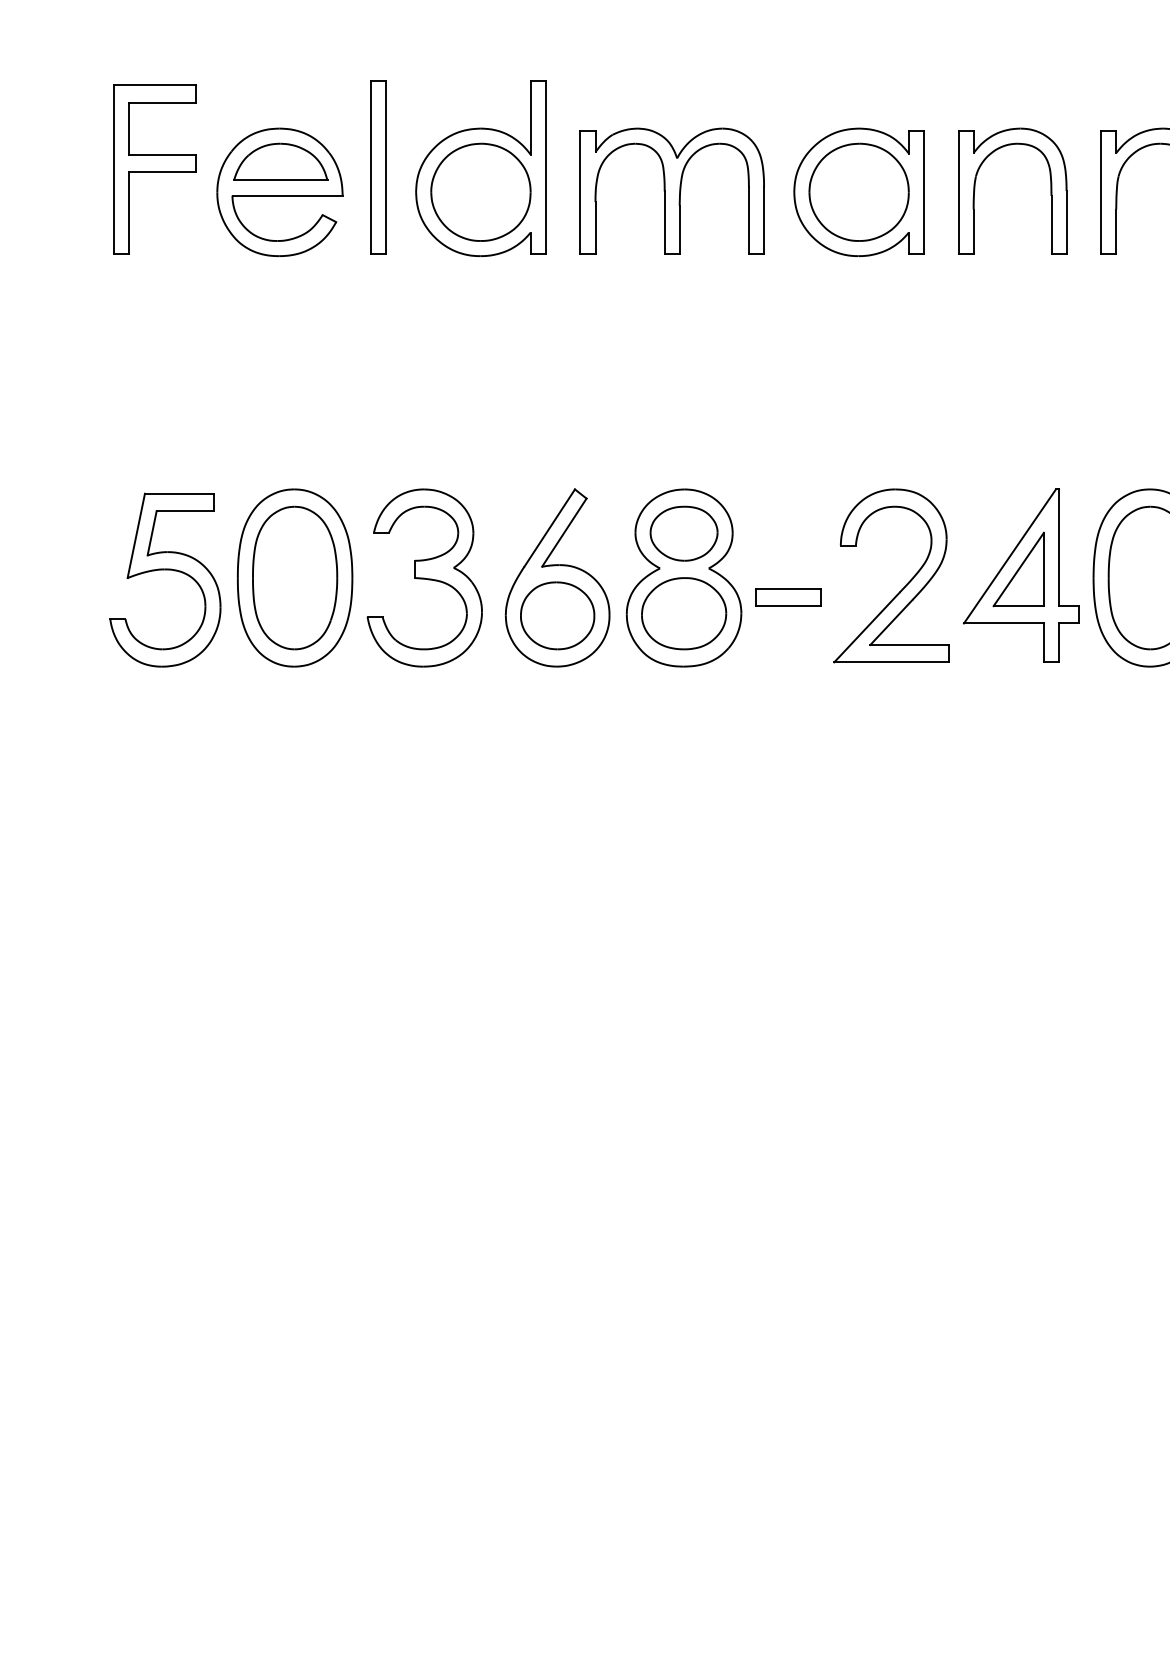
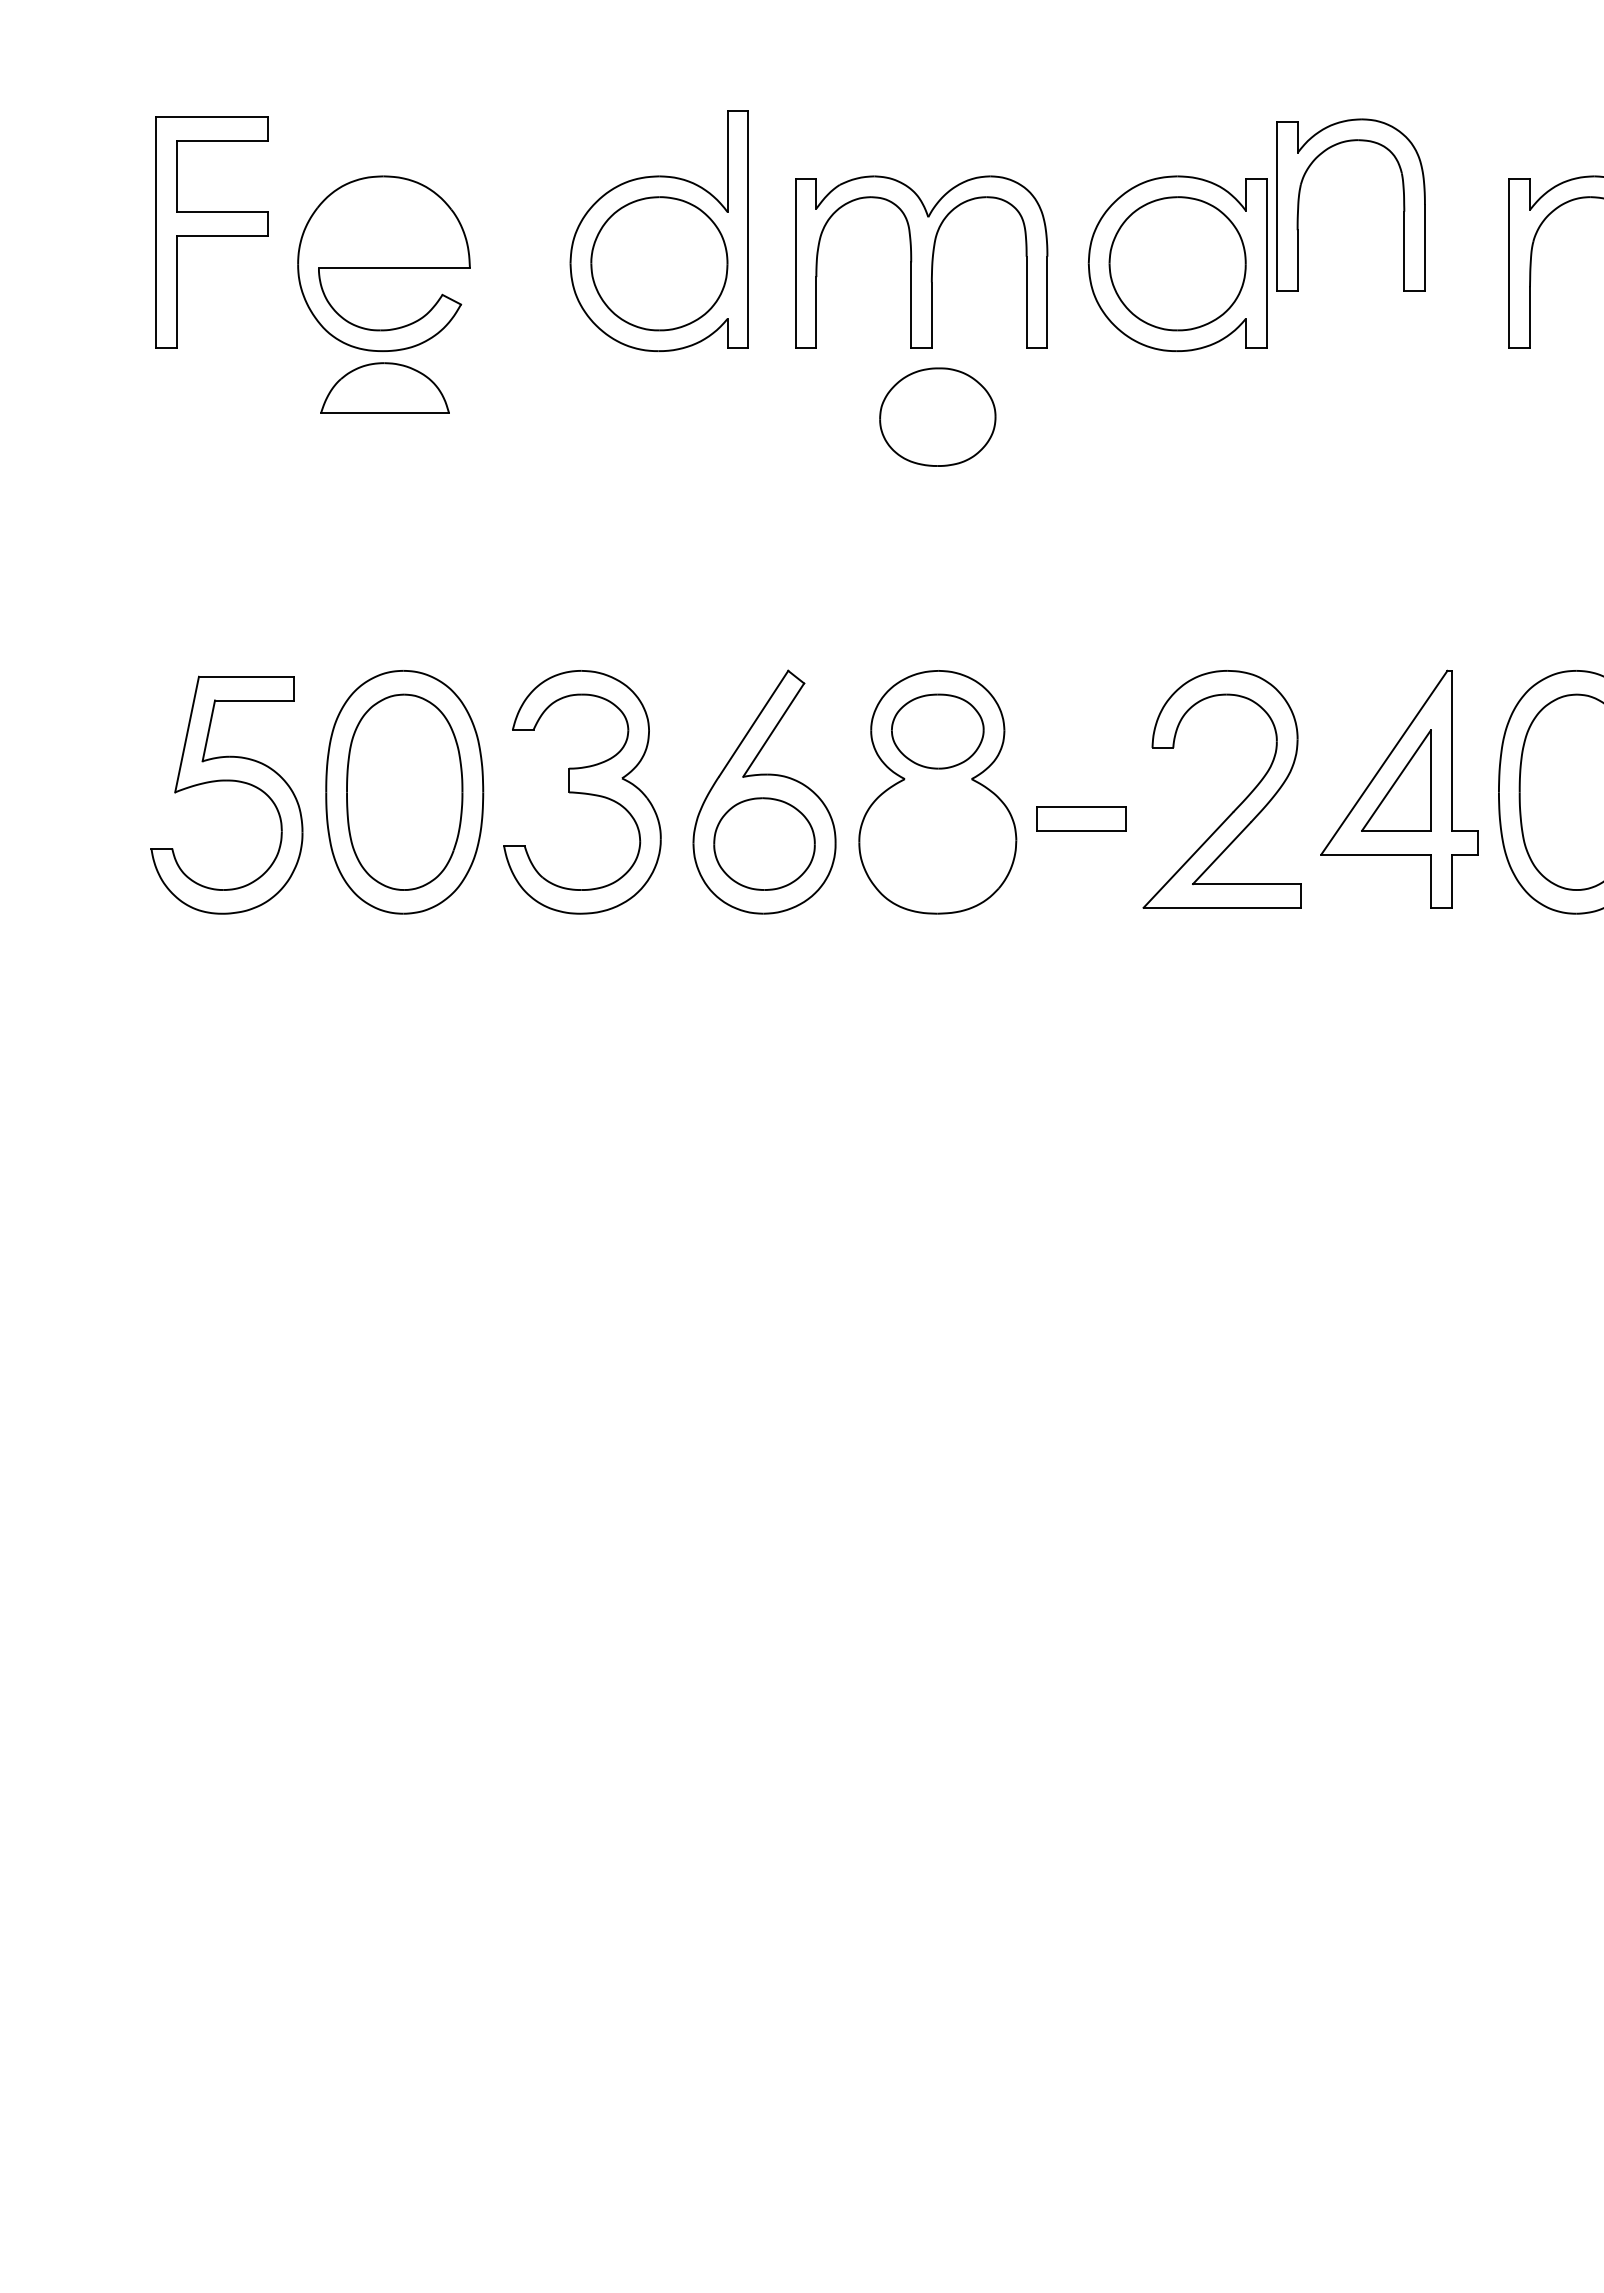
part: (280, 161) -> (384, 387), moved
part: (378, 167) -> (518, 229), removed
part: (975, 183) -> (1300, 194), moved
part: (683, 613) -> (937, 416), moved

